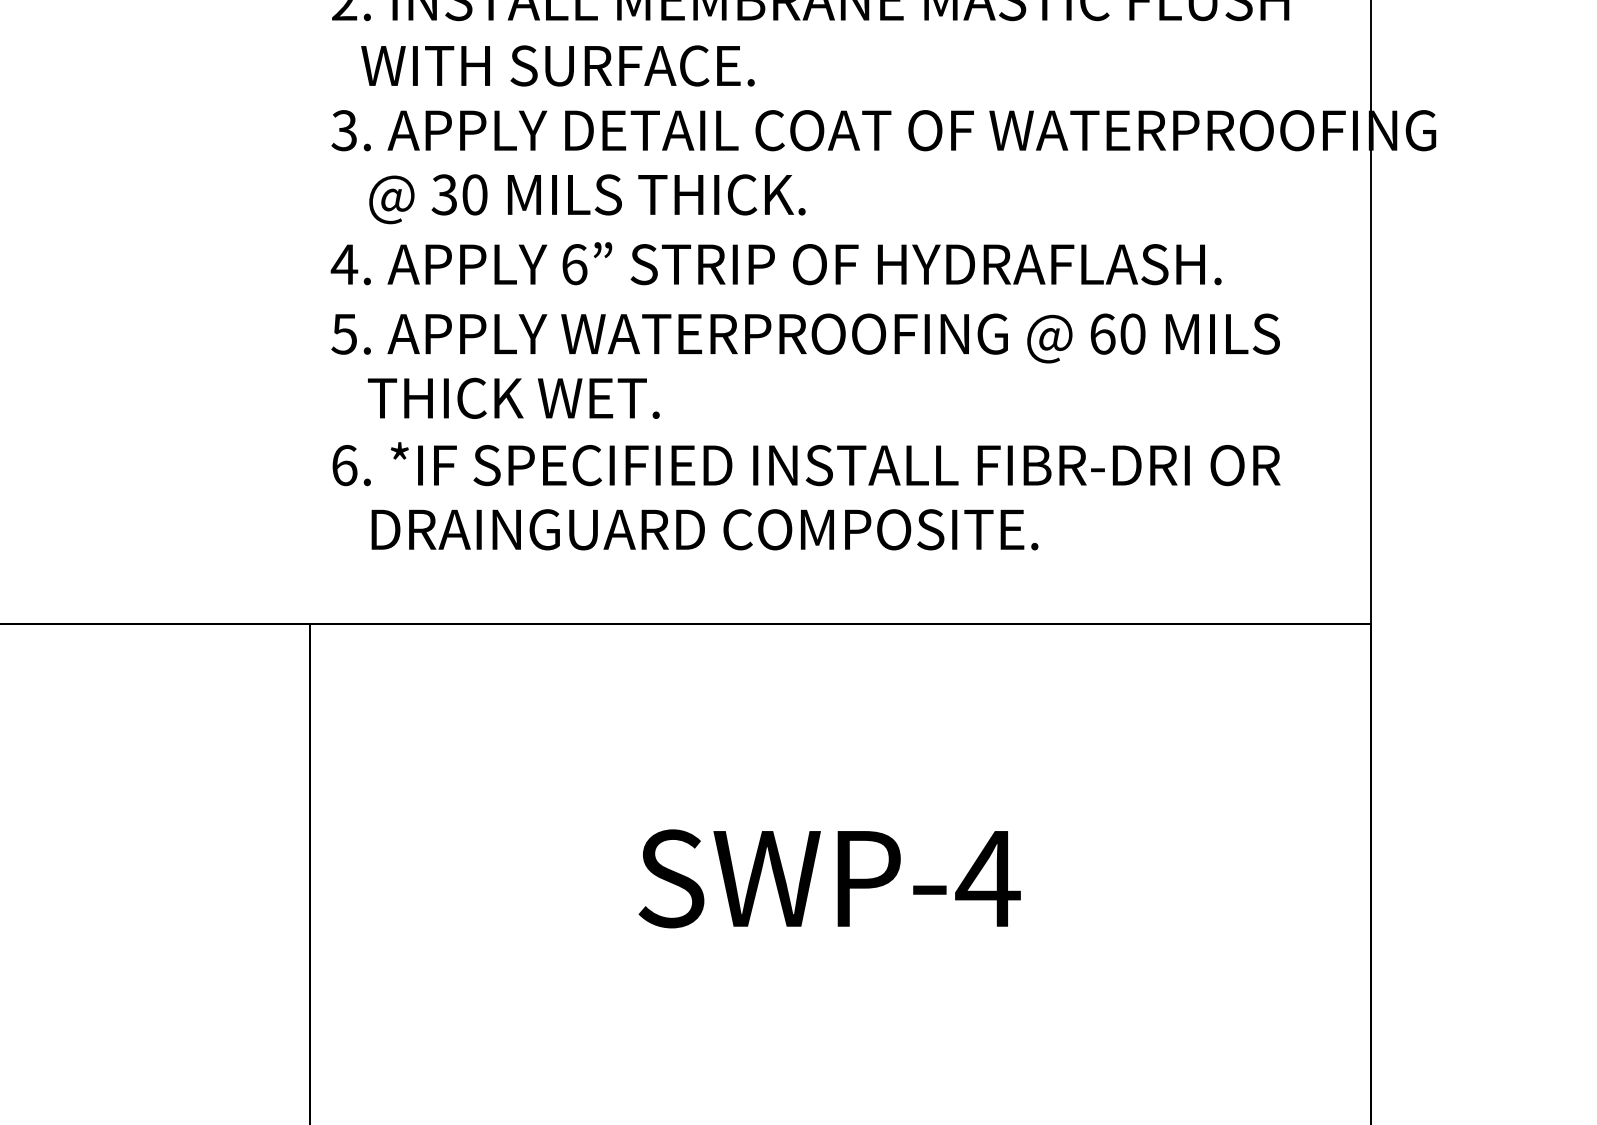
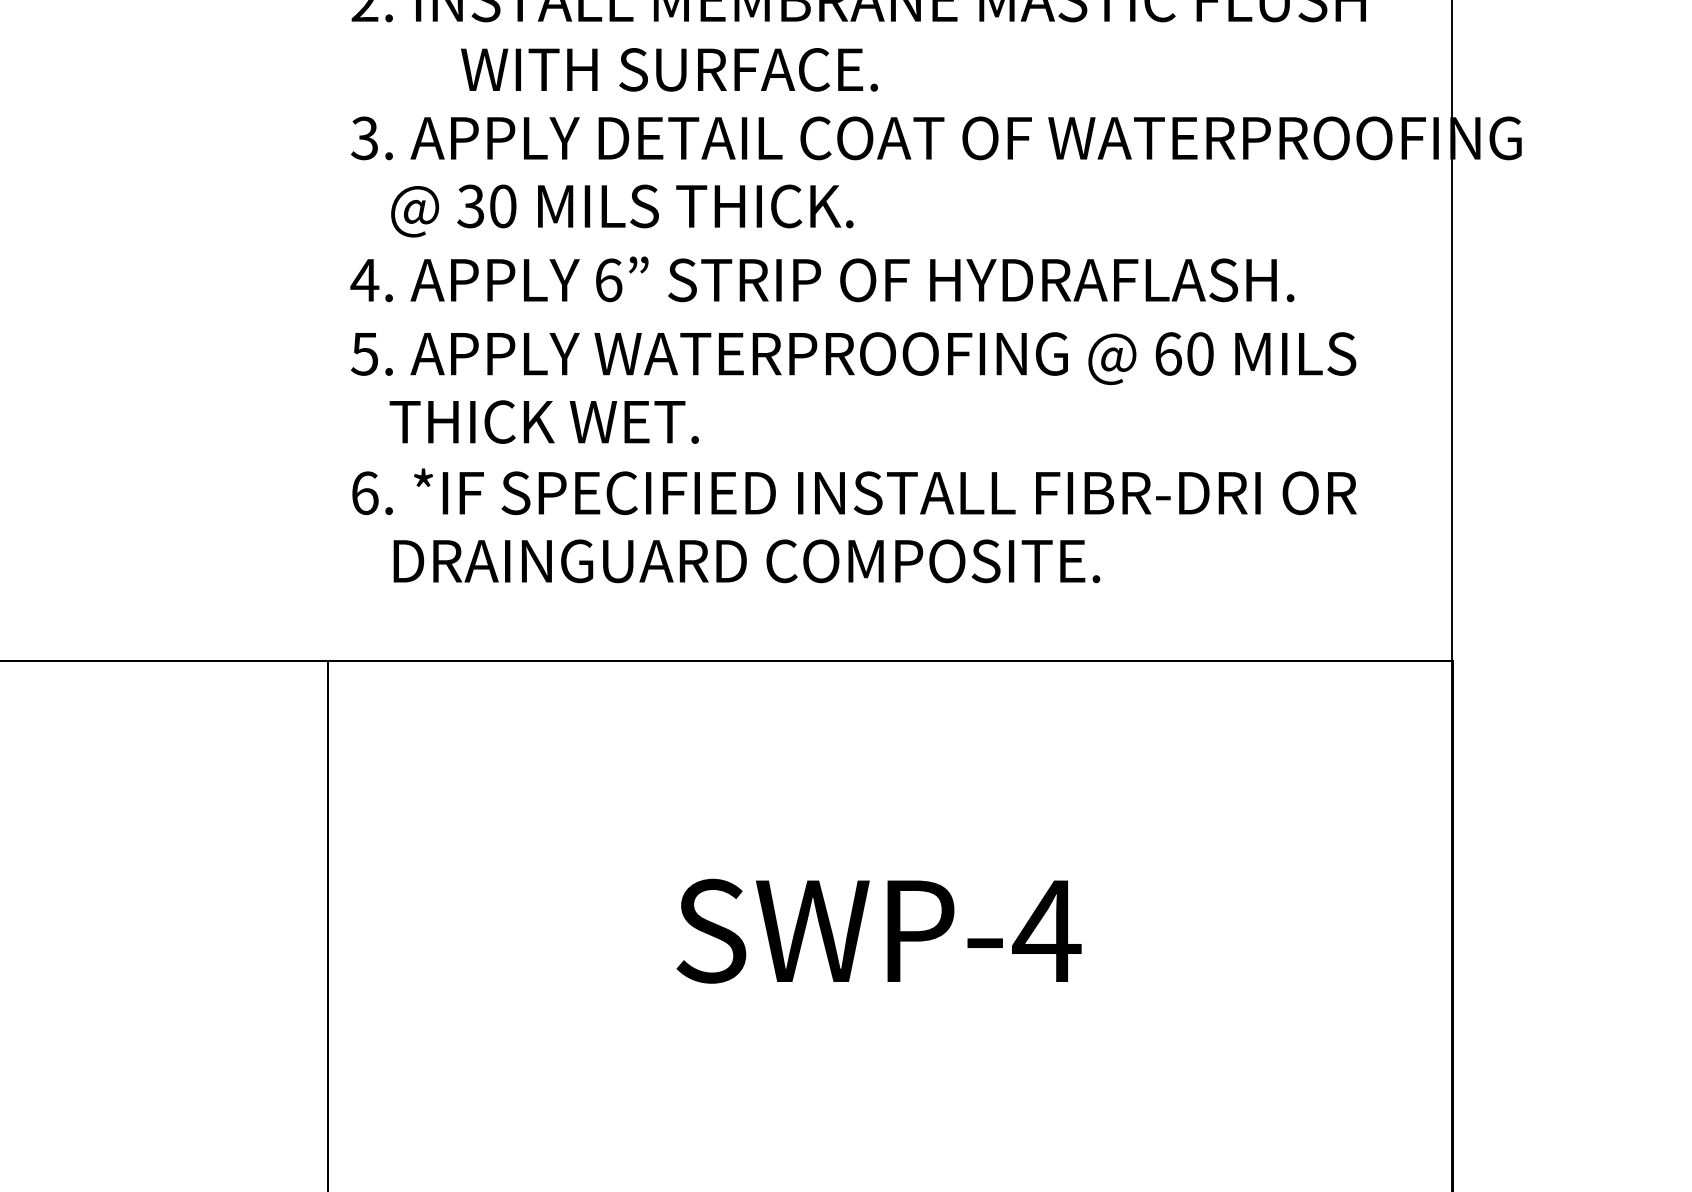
text: (557, 65) -> (669, 69), moved

